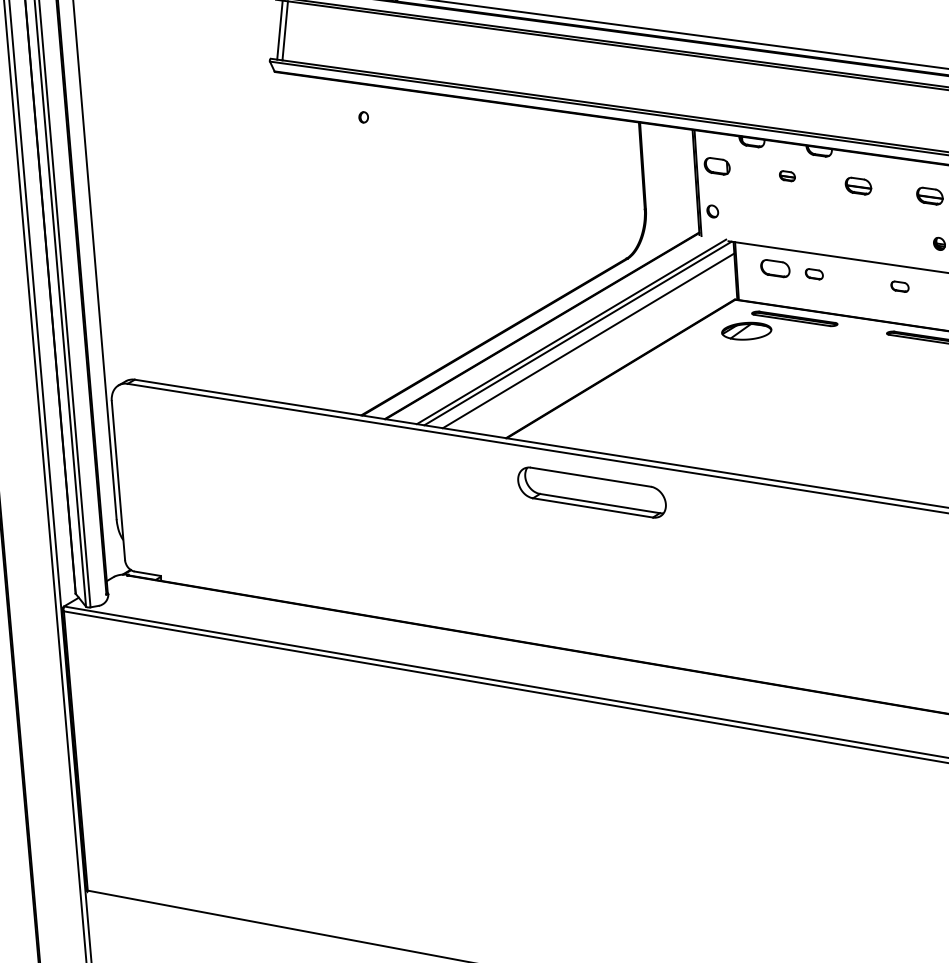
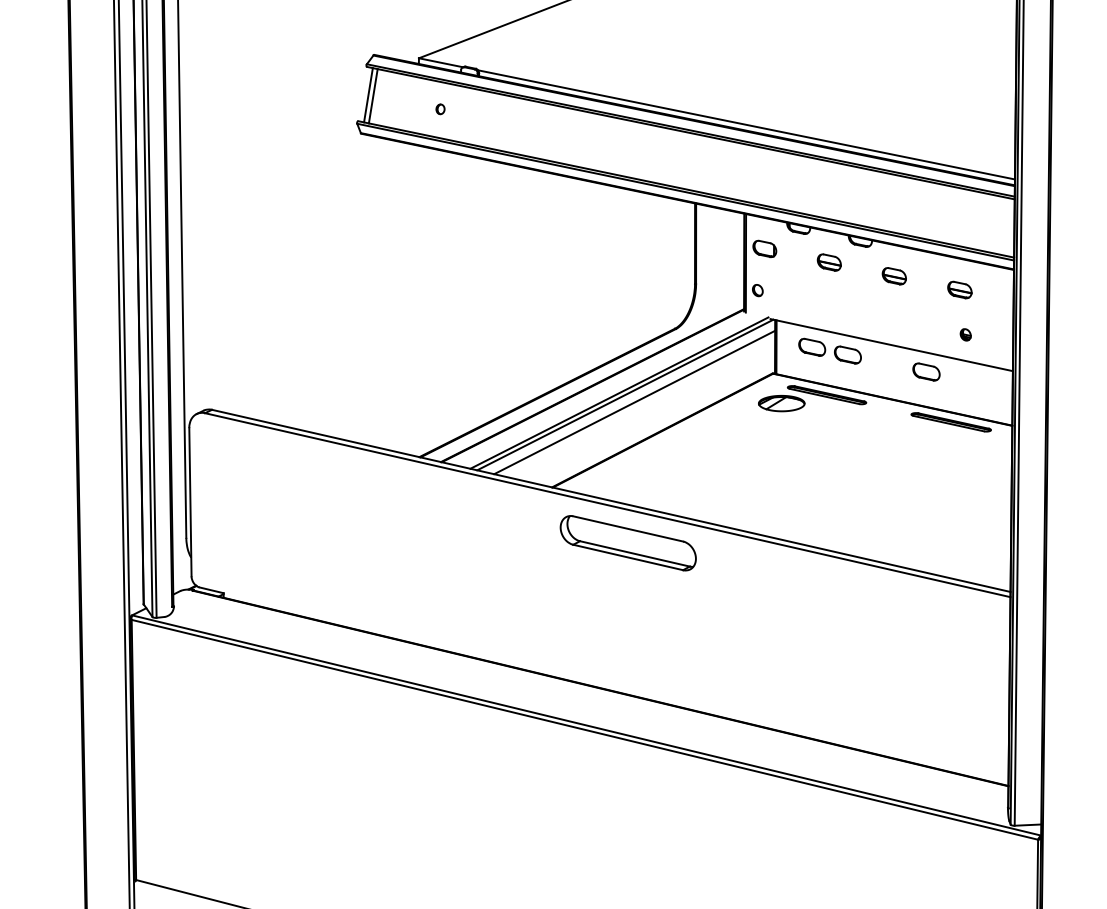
part: (363, 117) -> (440, 109), moved
part: (786, 176) -> (828, 262), size x1.67
part: (813, 273) -> (847, 354), size x1.67
part: (899, 286) -> (926, 371), size x1.67

